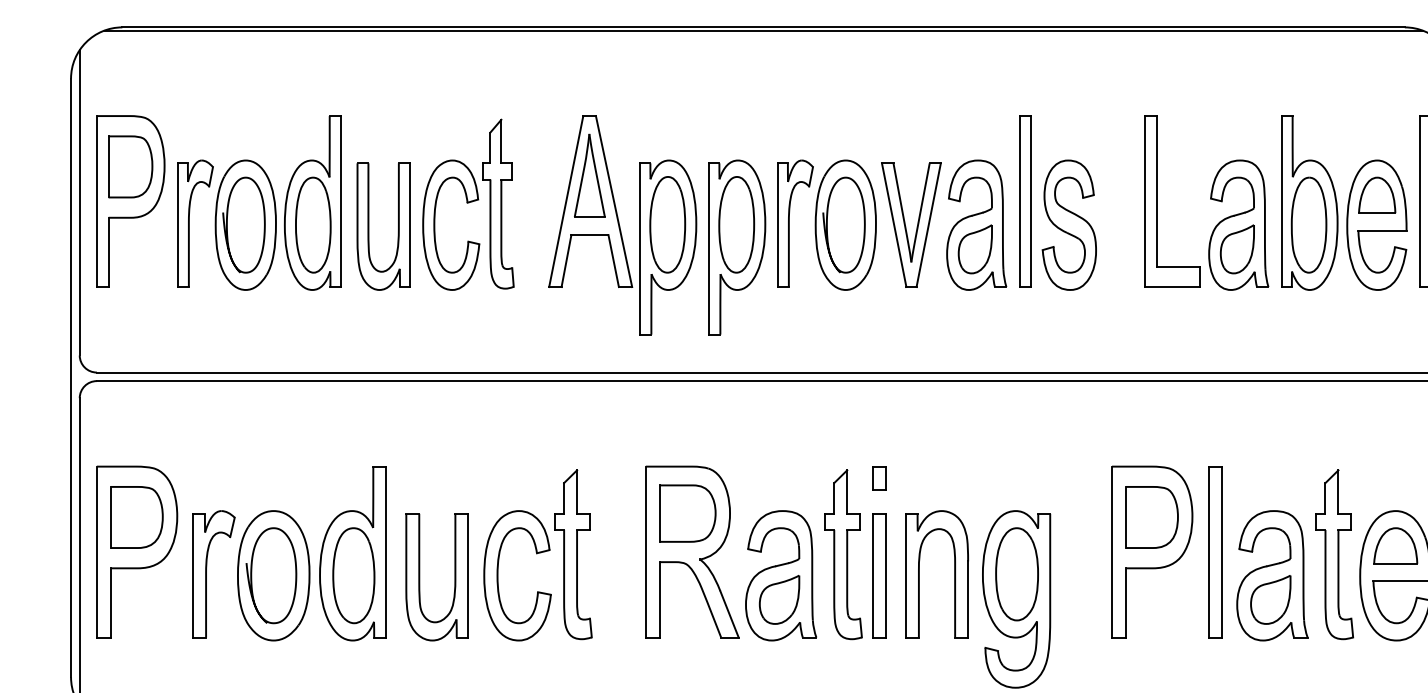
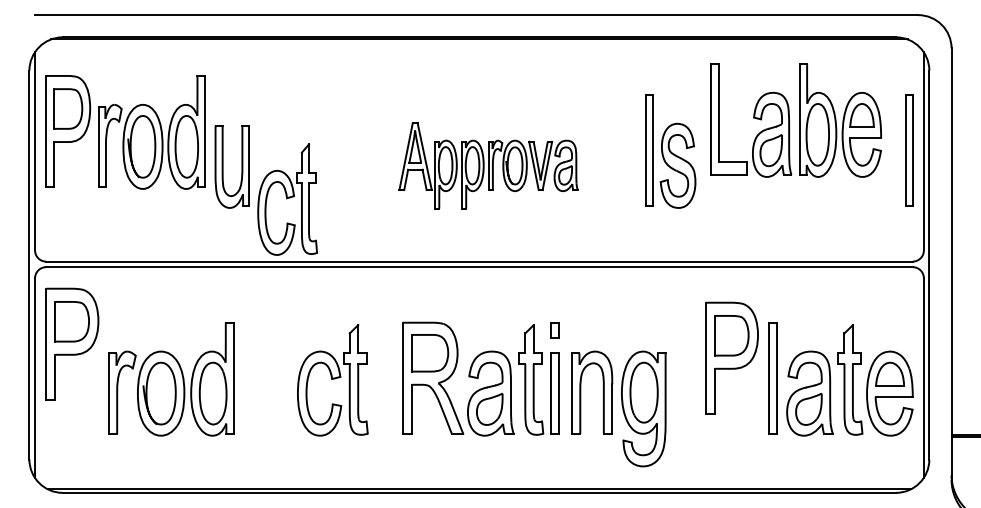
part: (218, 203) -> (125, 132), moved
part: (1274, 203) -> (795, 120), moved
part: (468, 204) -> (287, 199), moved
part: (777, 224) -> (488, 165), size x0.6
part: (137, 550) -> (72, 343), moved
part: (1151, 550) -> (731, 357), moved
part: (420, 577) -> (256, 394), removed

